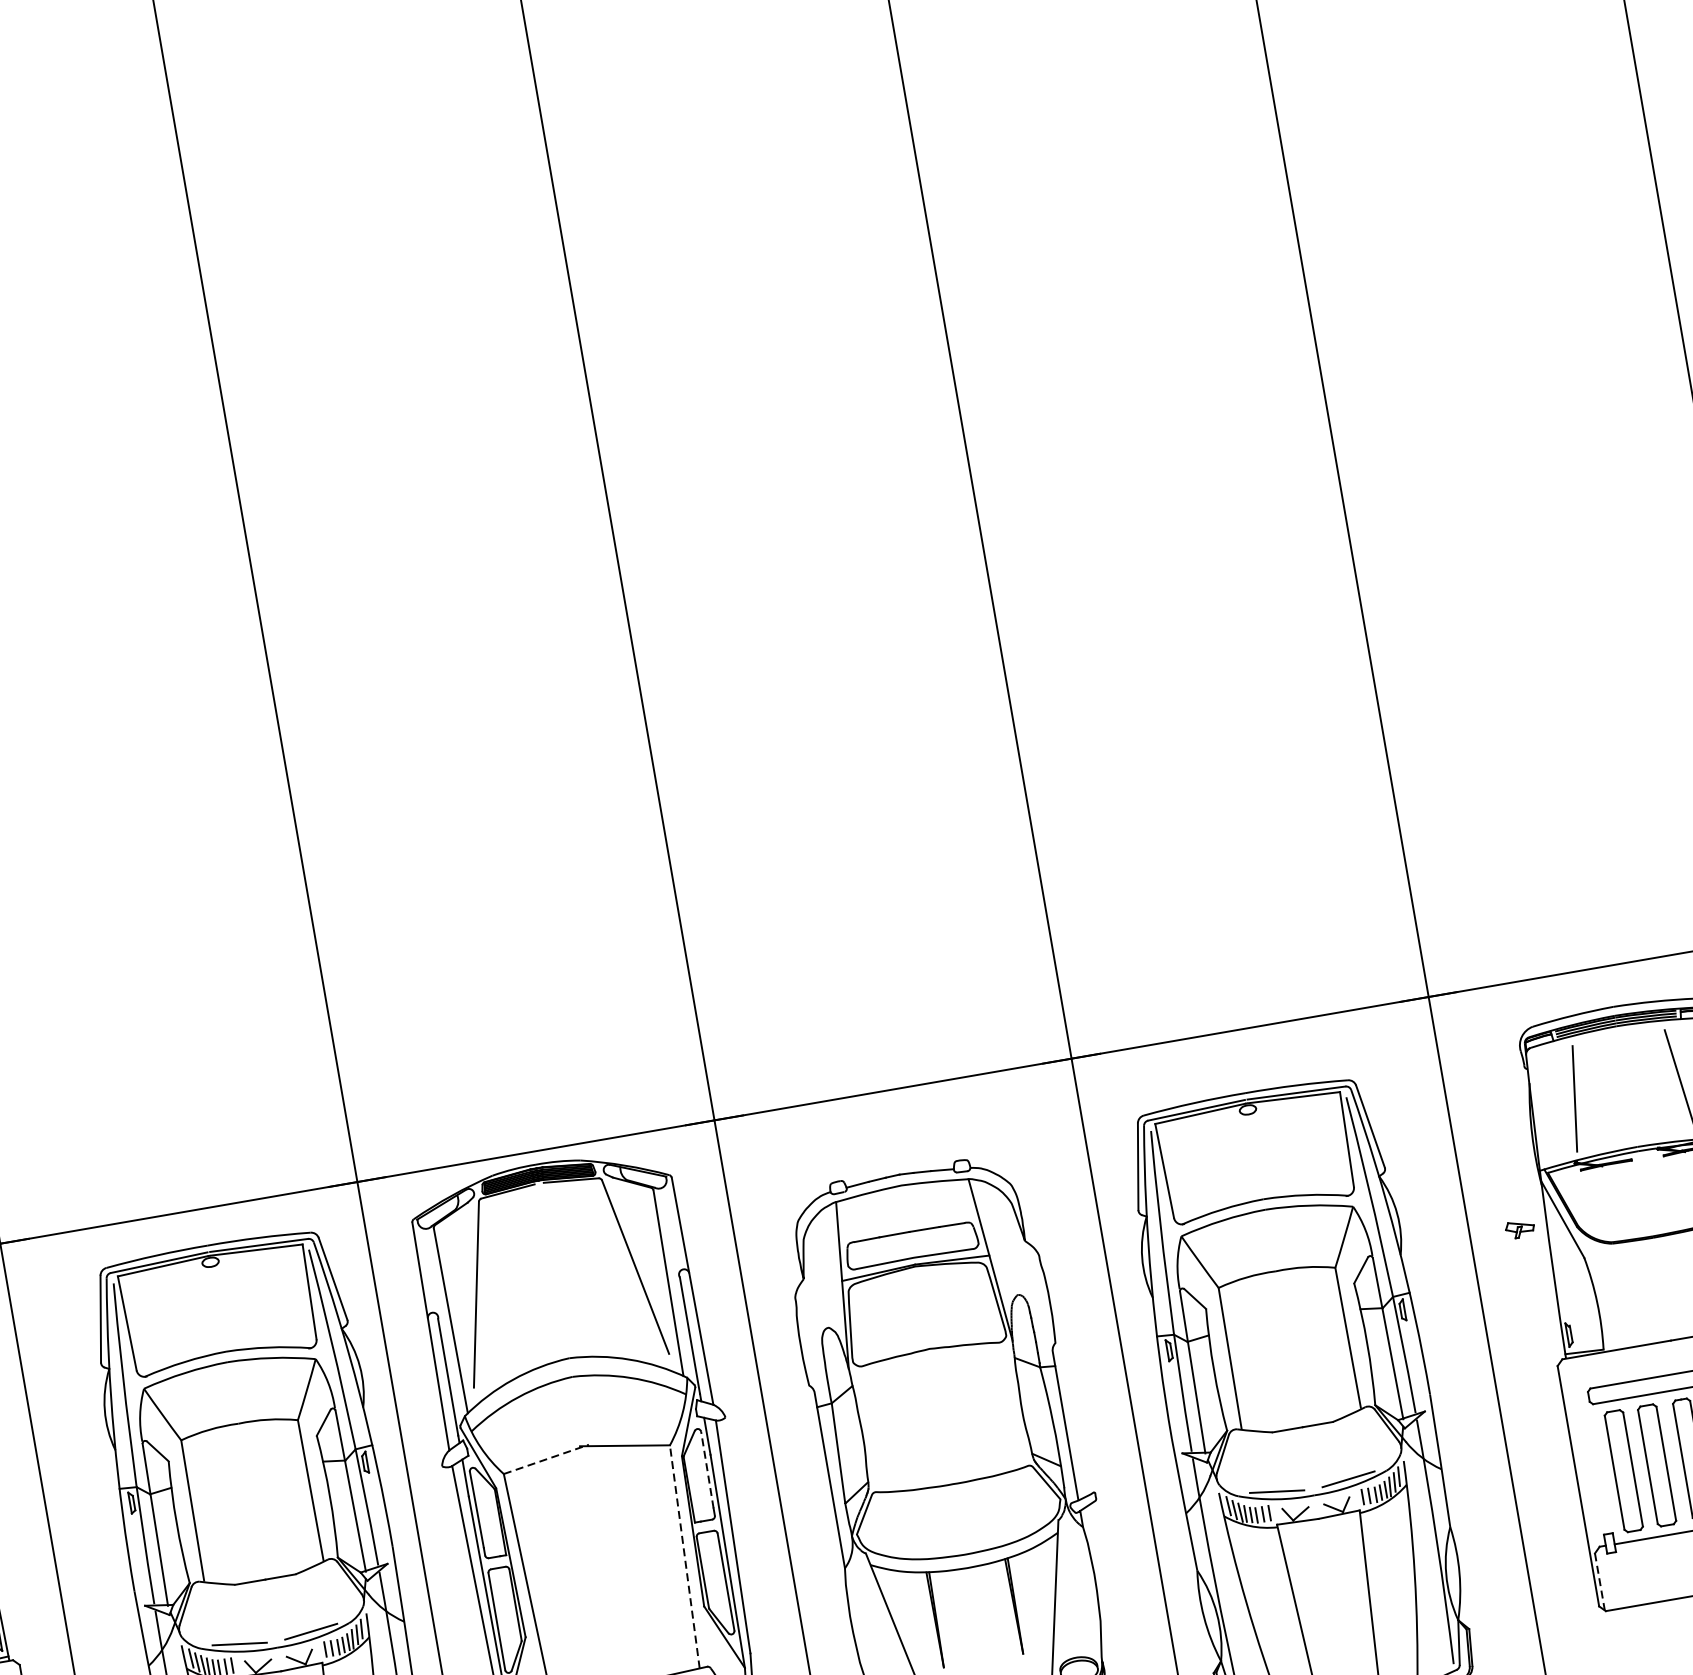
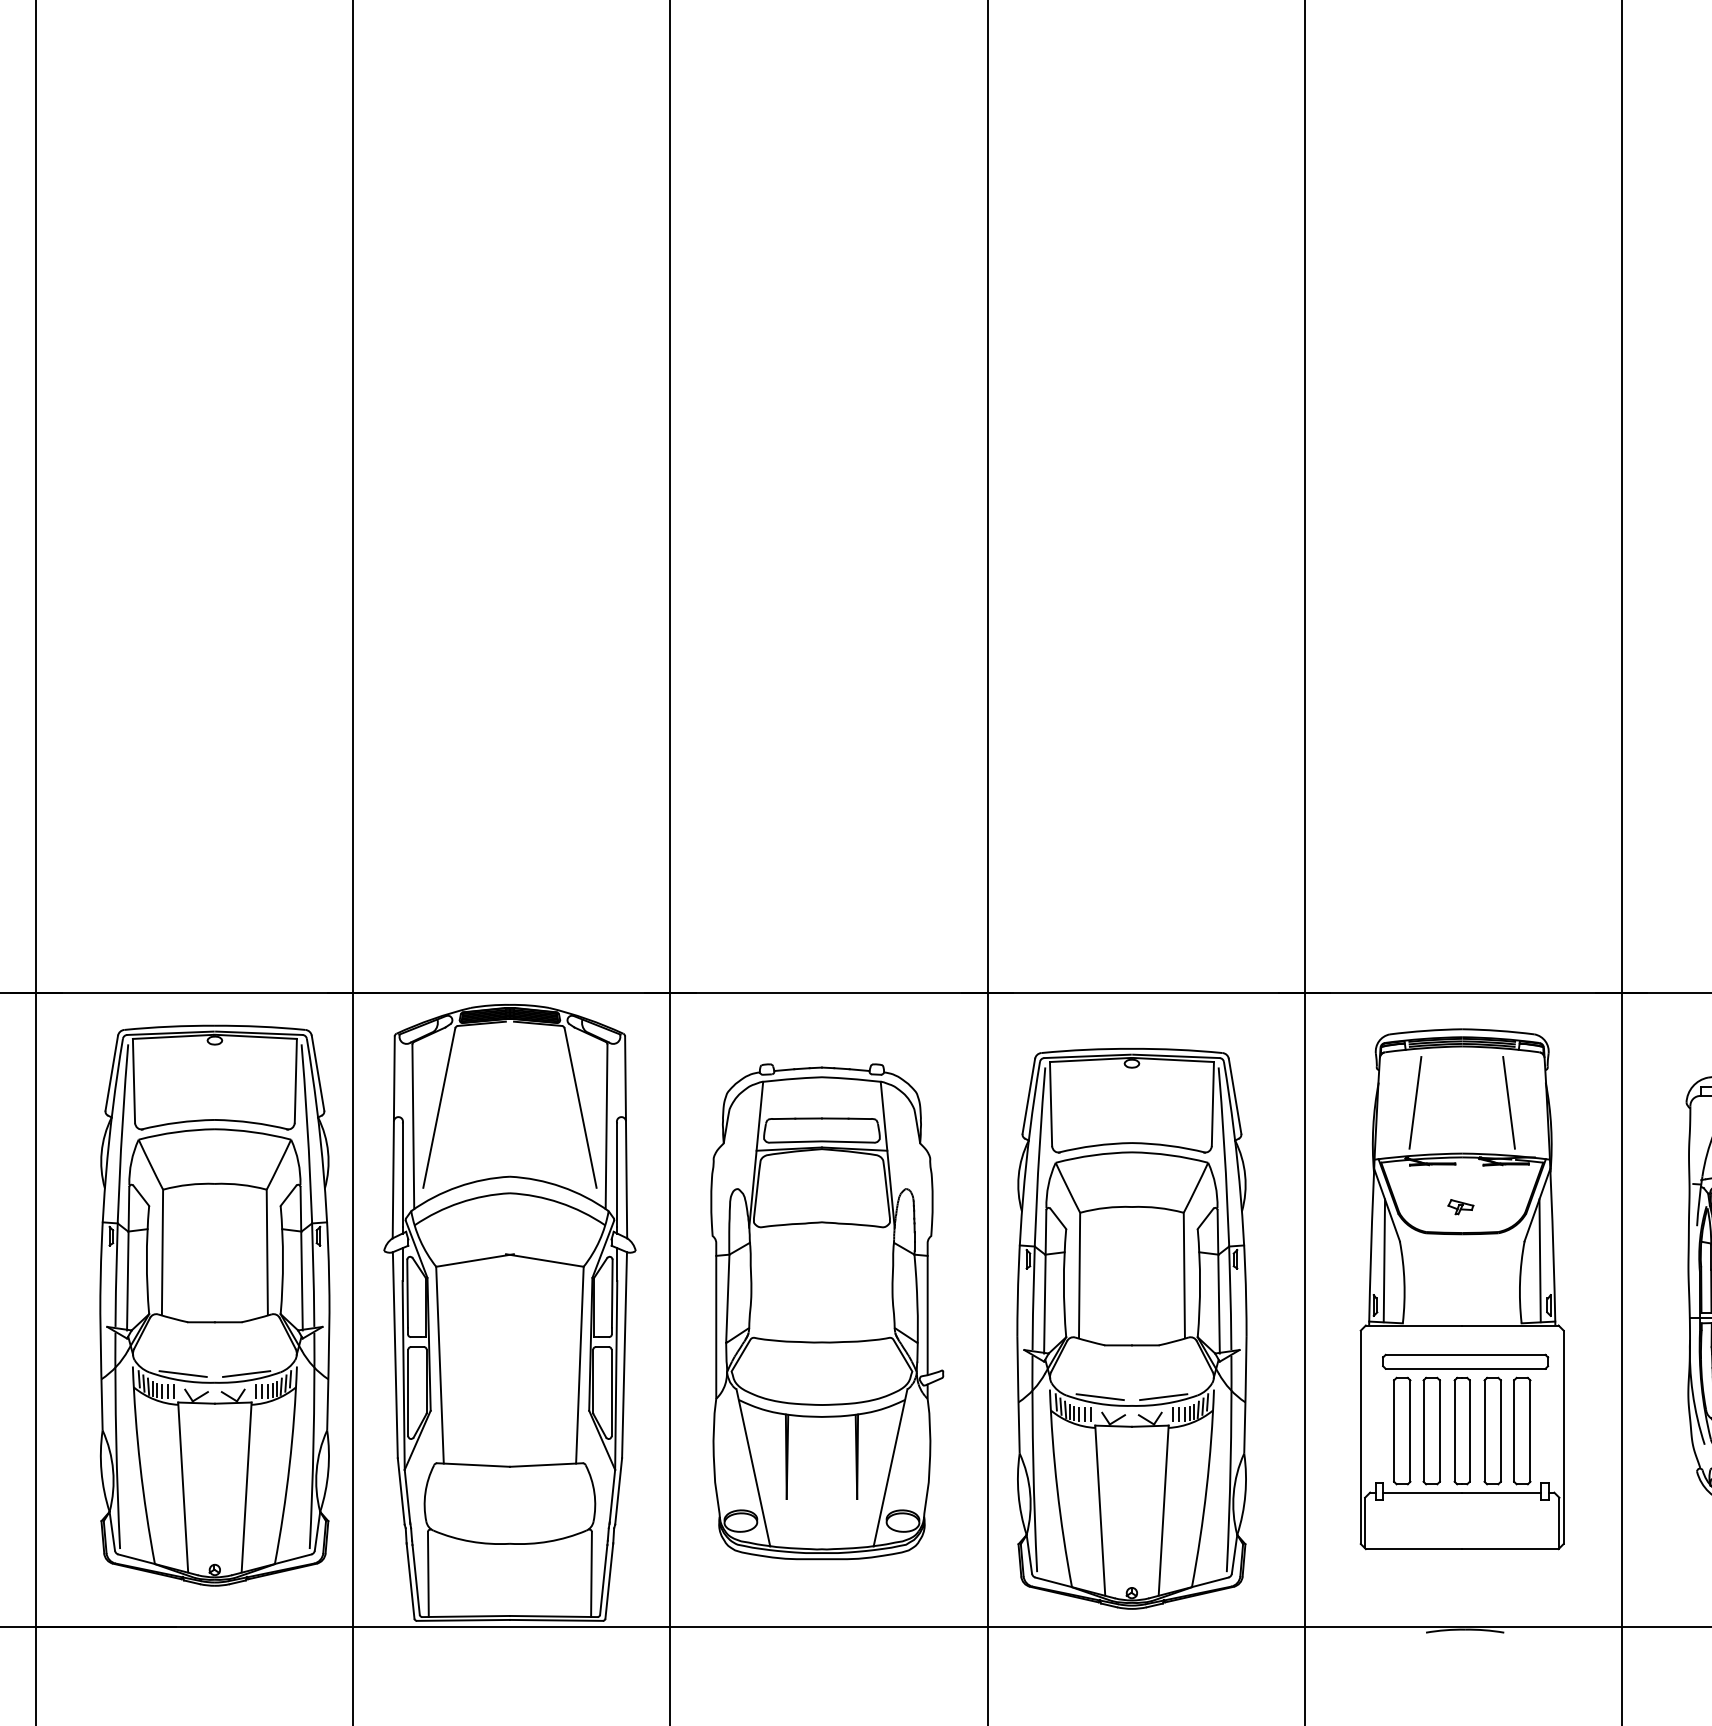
part: (1519, 1229) -> (1460, 1207), moved
line: (1570, 1282) -> (1384, 1260), added
line: (546, 1459) -> (475, 1260), dashed -> solid
line: (707, 1469) -> (612, 1293), dashed -> solid
line: (684, 1556) -> (579, 1364), dashed -> solid
line: (1600, 1582) -> (1365, 1523), dashed -> solid

